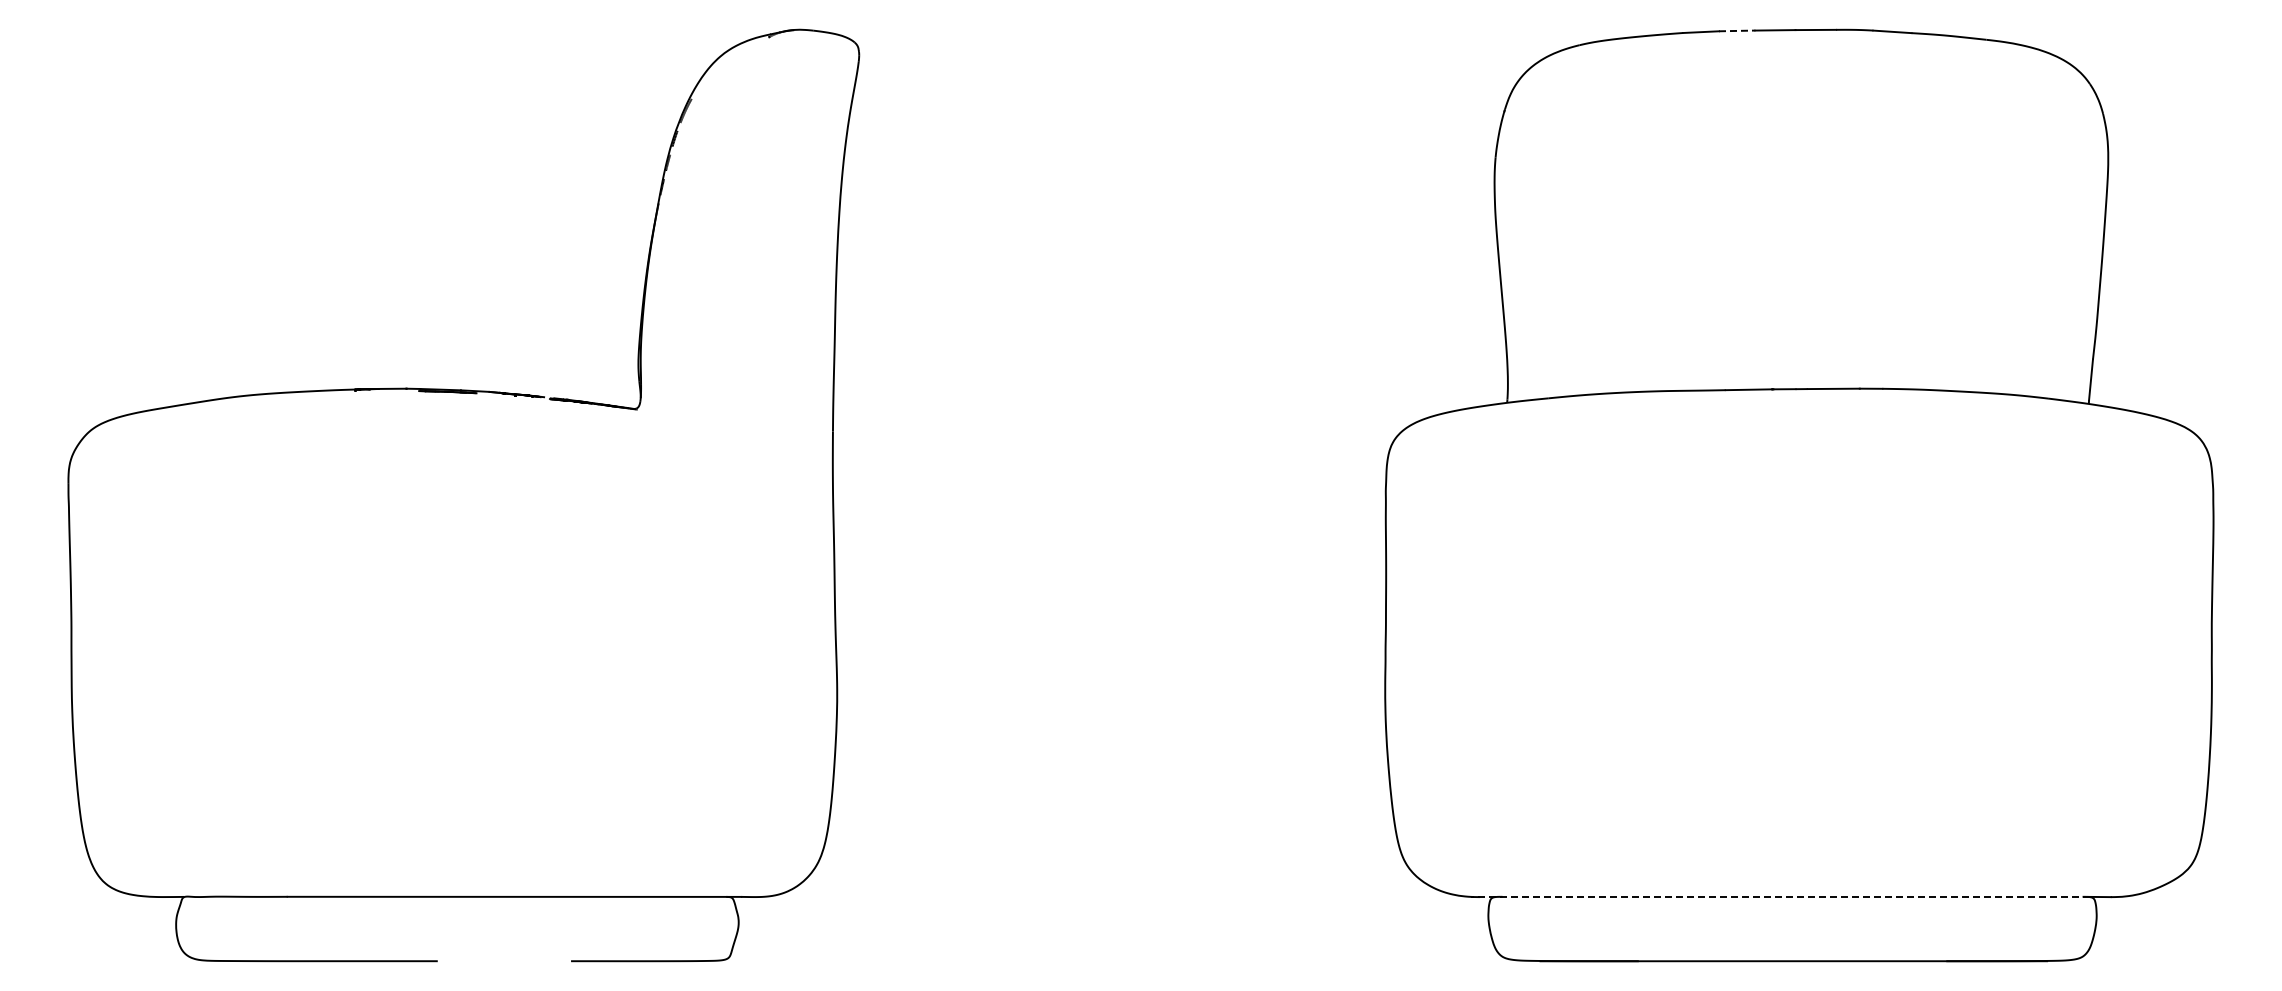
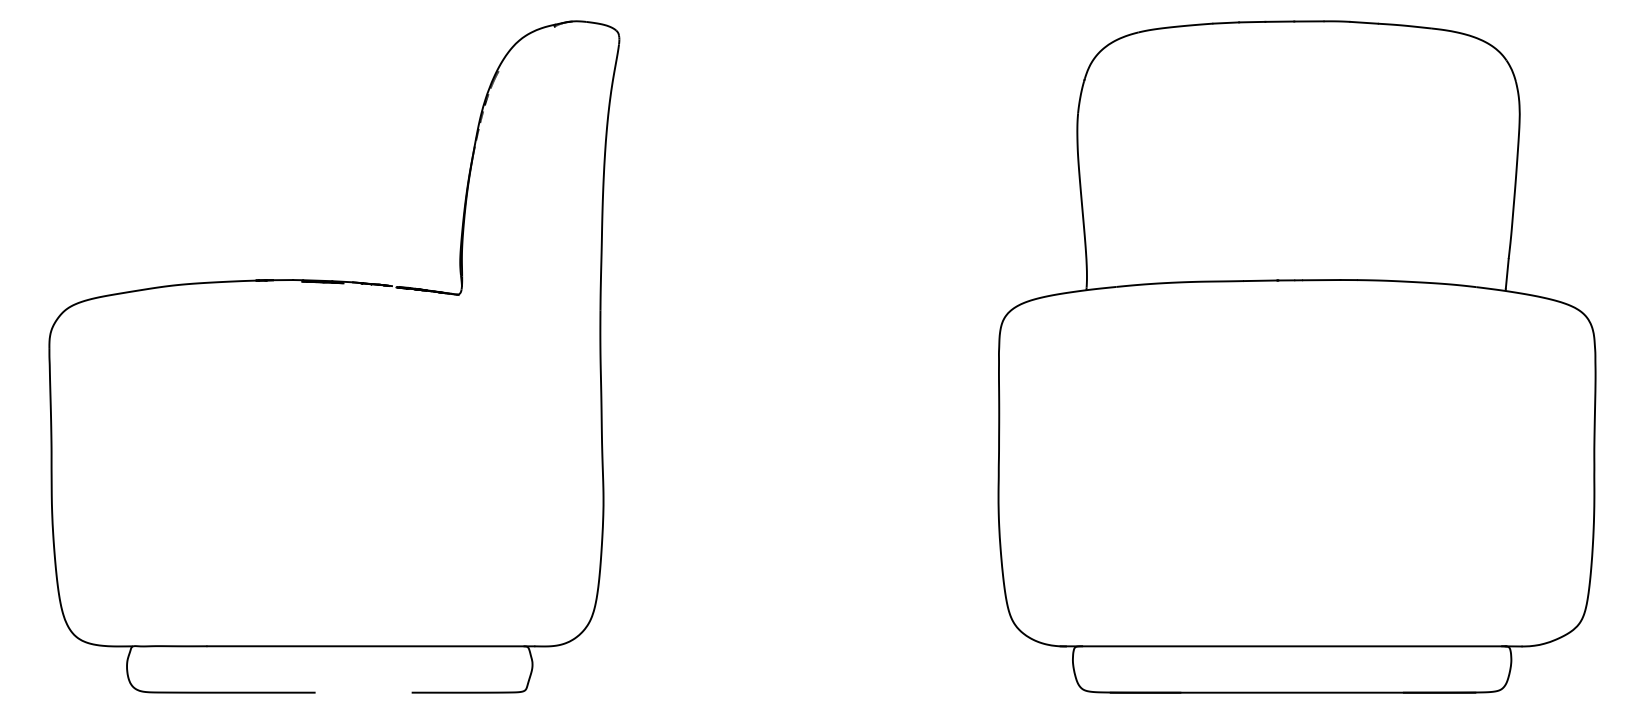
line: (1737, 30) -> (1252, 21), dashed -> solid
line: (1780, 896) -> (1283, 646), dashed -> solid

